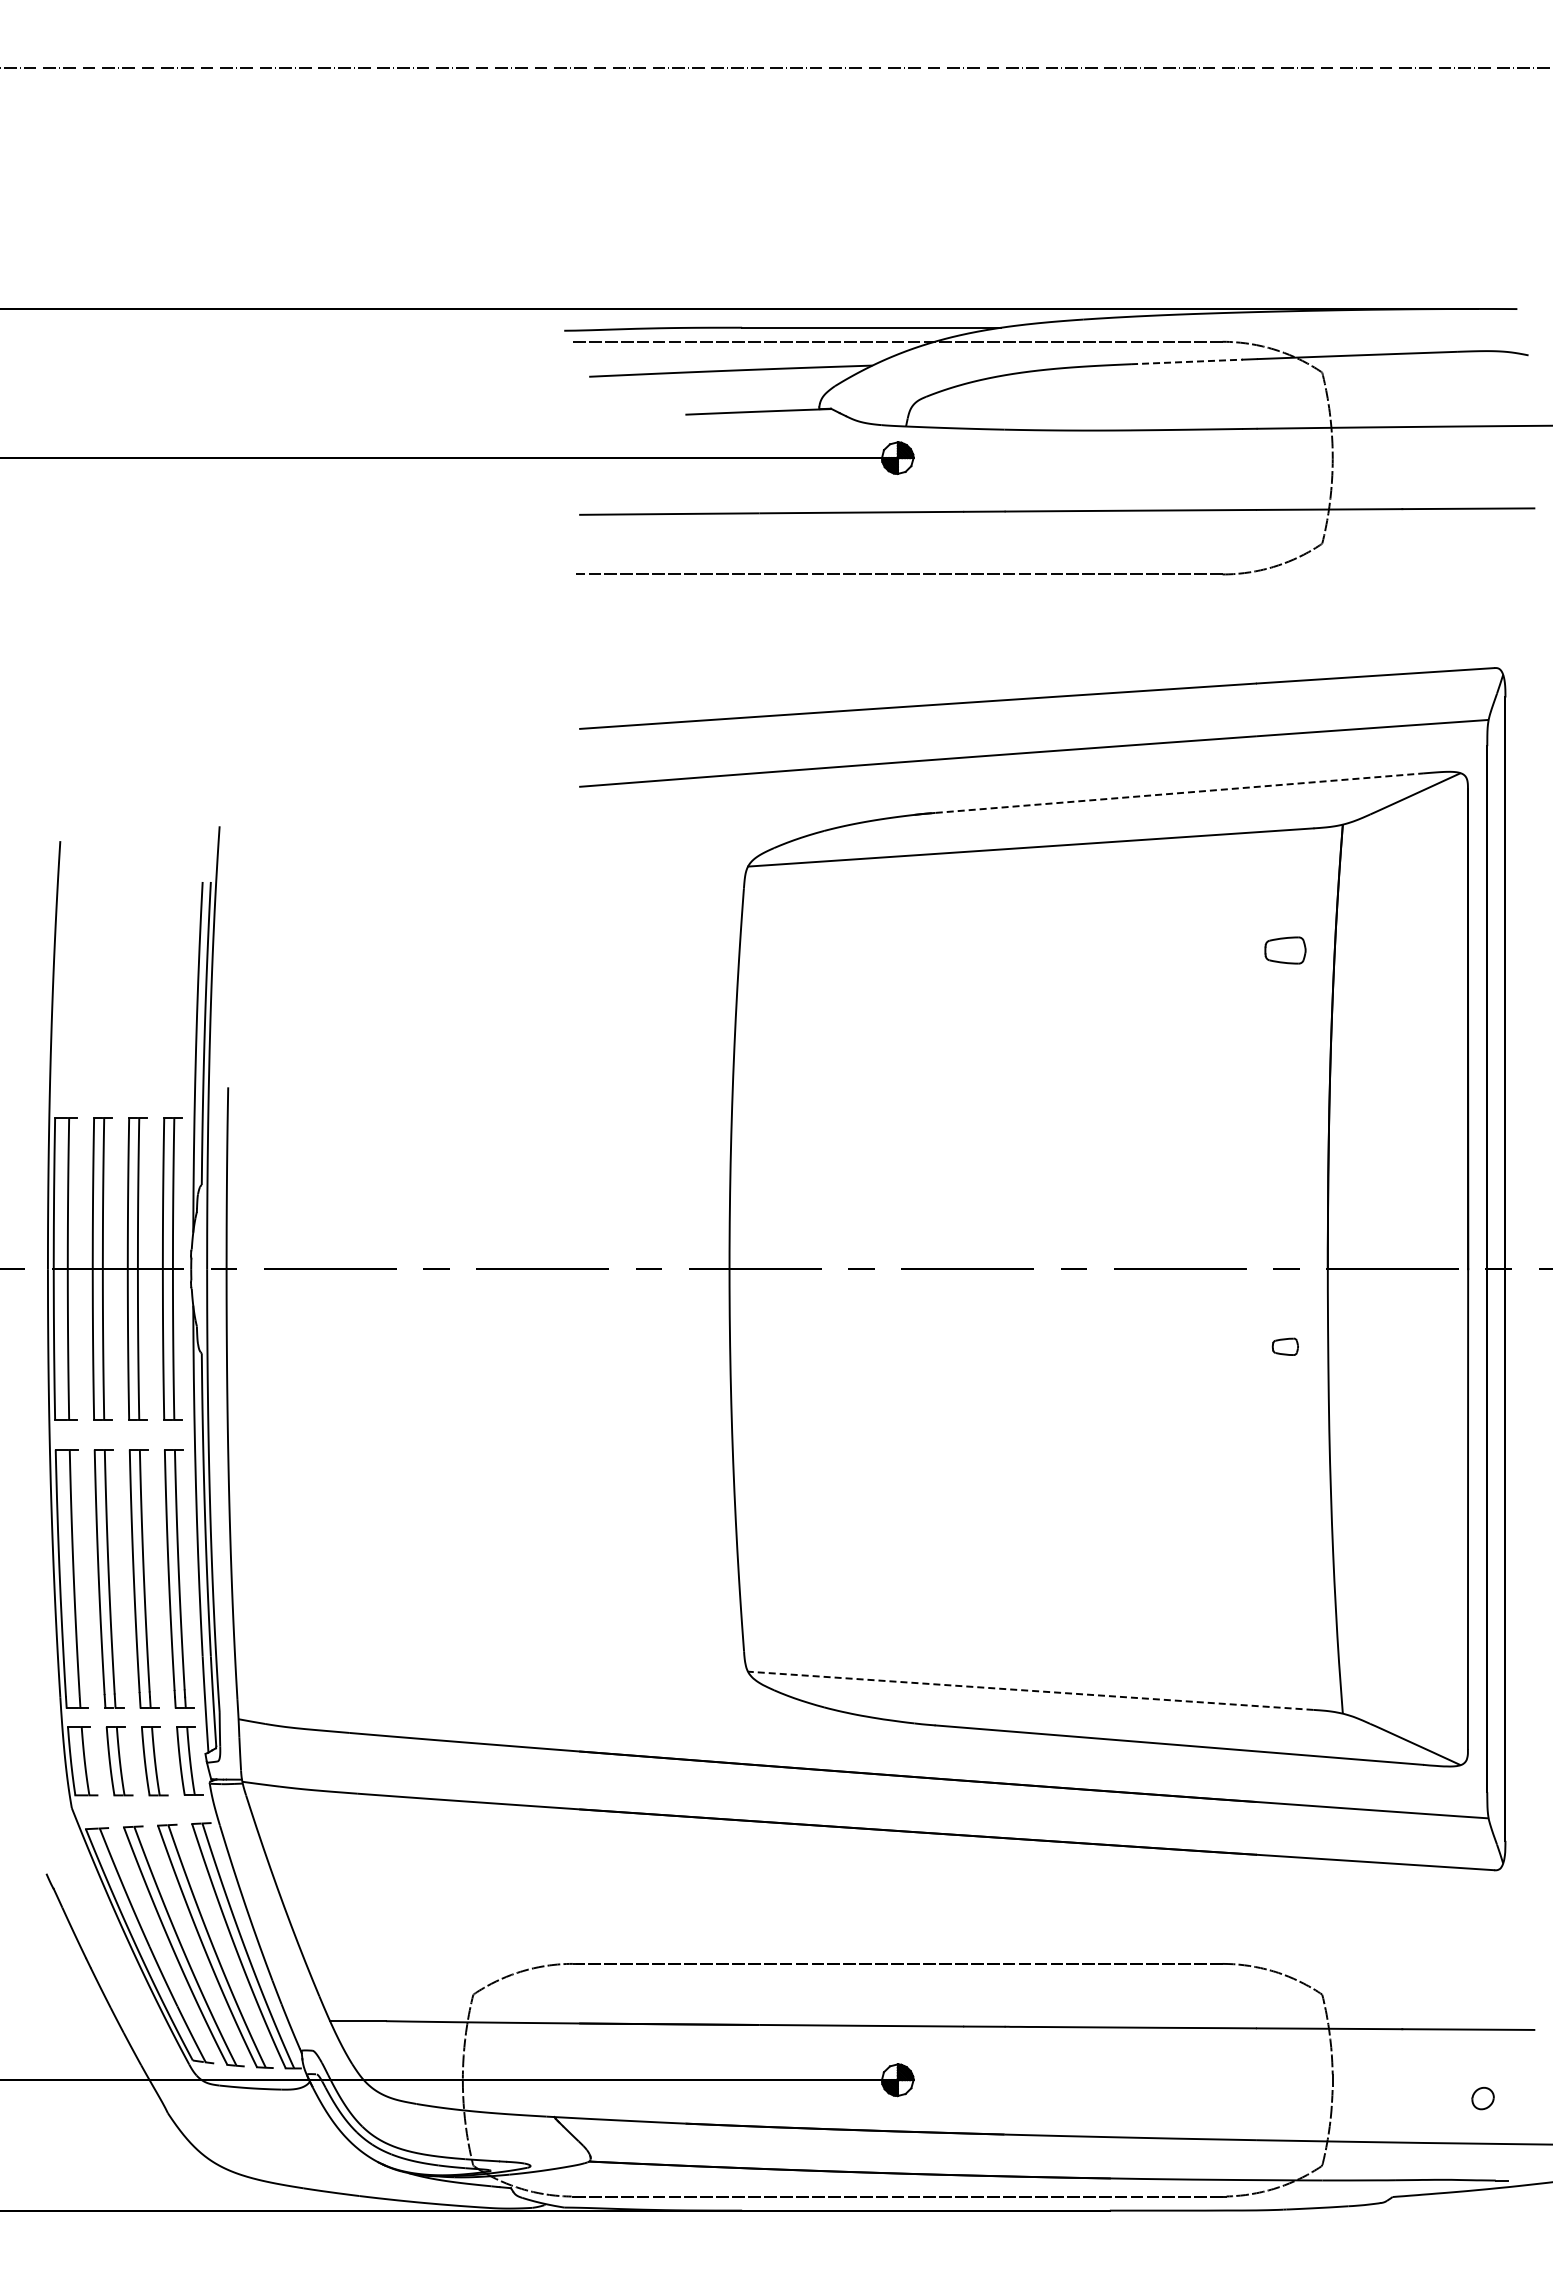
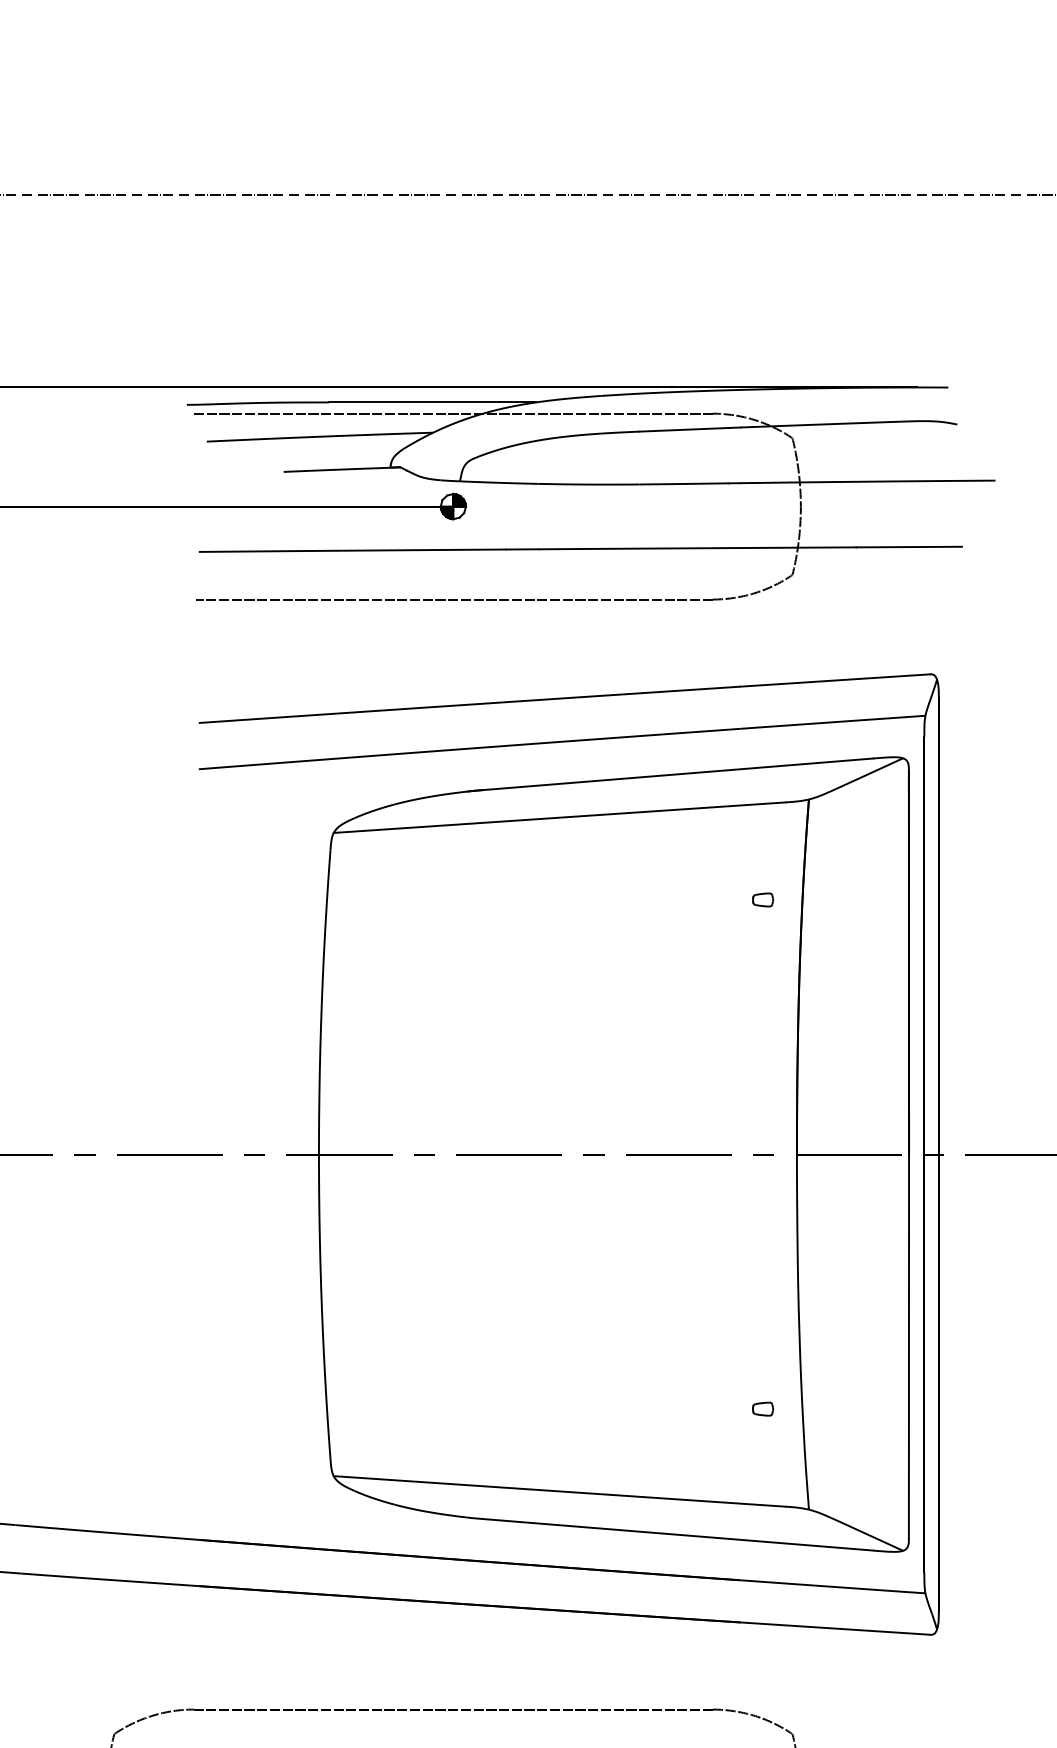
line: (1187, 361) -> (684, 429), dashed -> solid
line: (1173, 793) -> (673, 774), dashed -> solid
part: (1285, 950) -> (763, 899), size x0.62
part: (1284, 1346) -> (762, 1408), moved
line: (1030, 1690) -> (559, 1491), dashed -> solid

